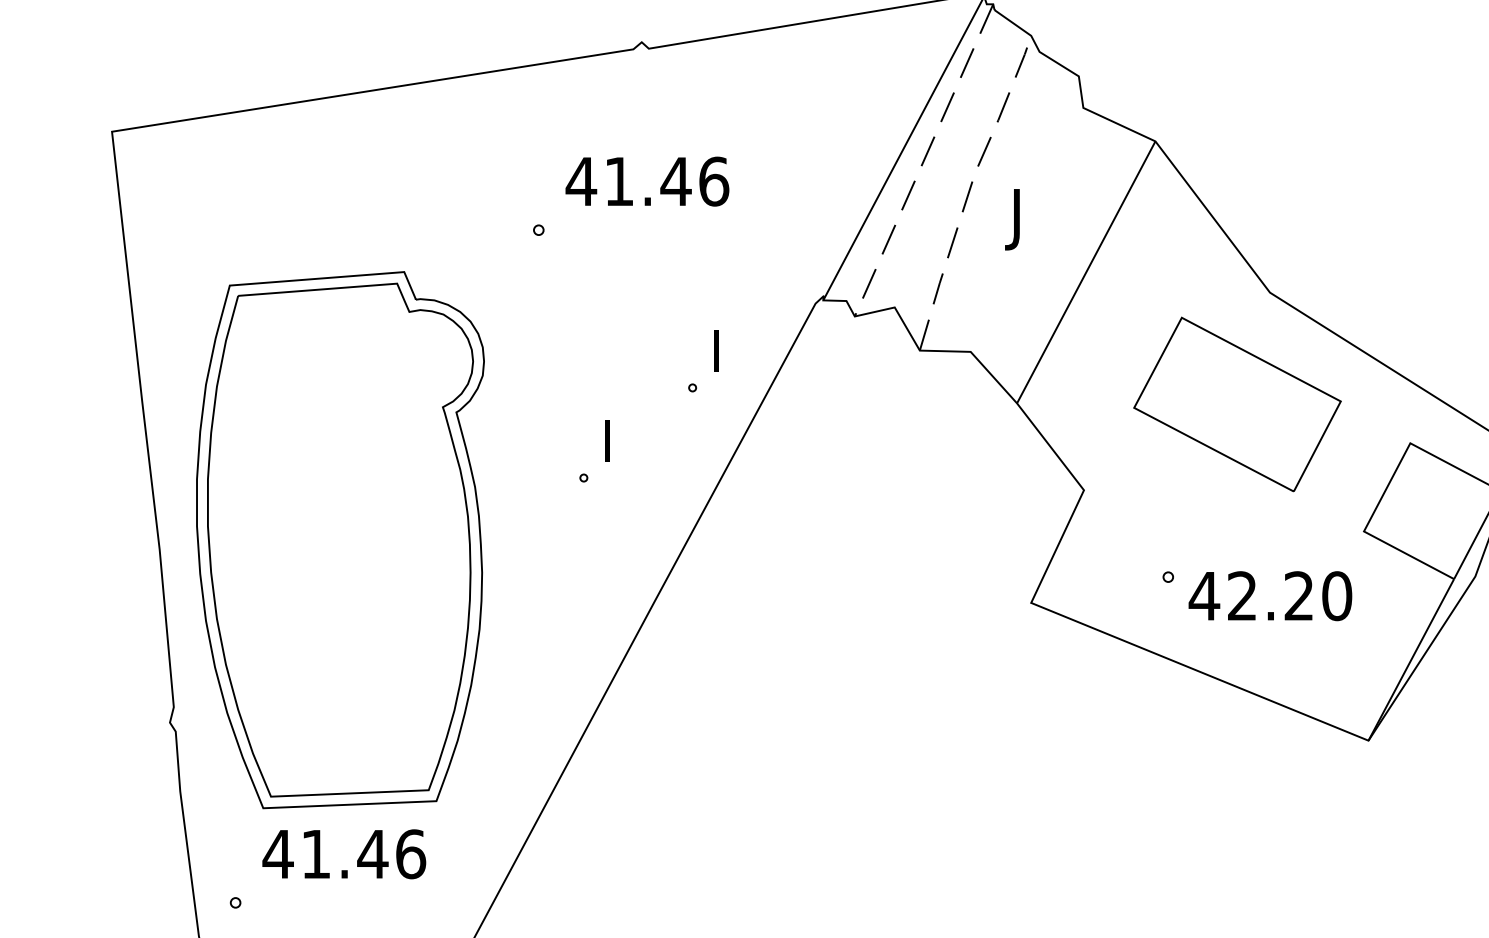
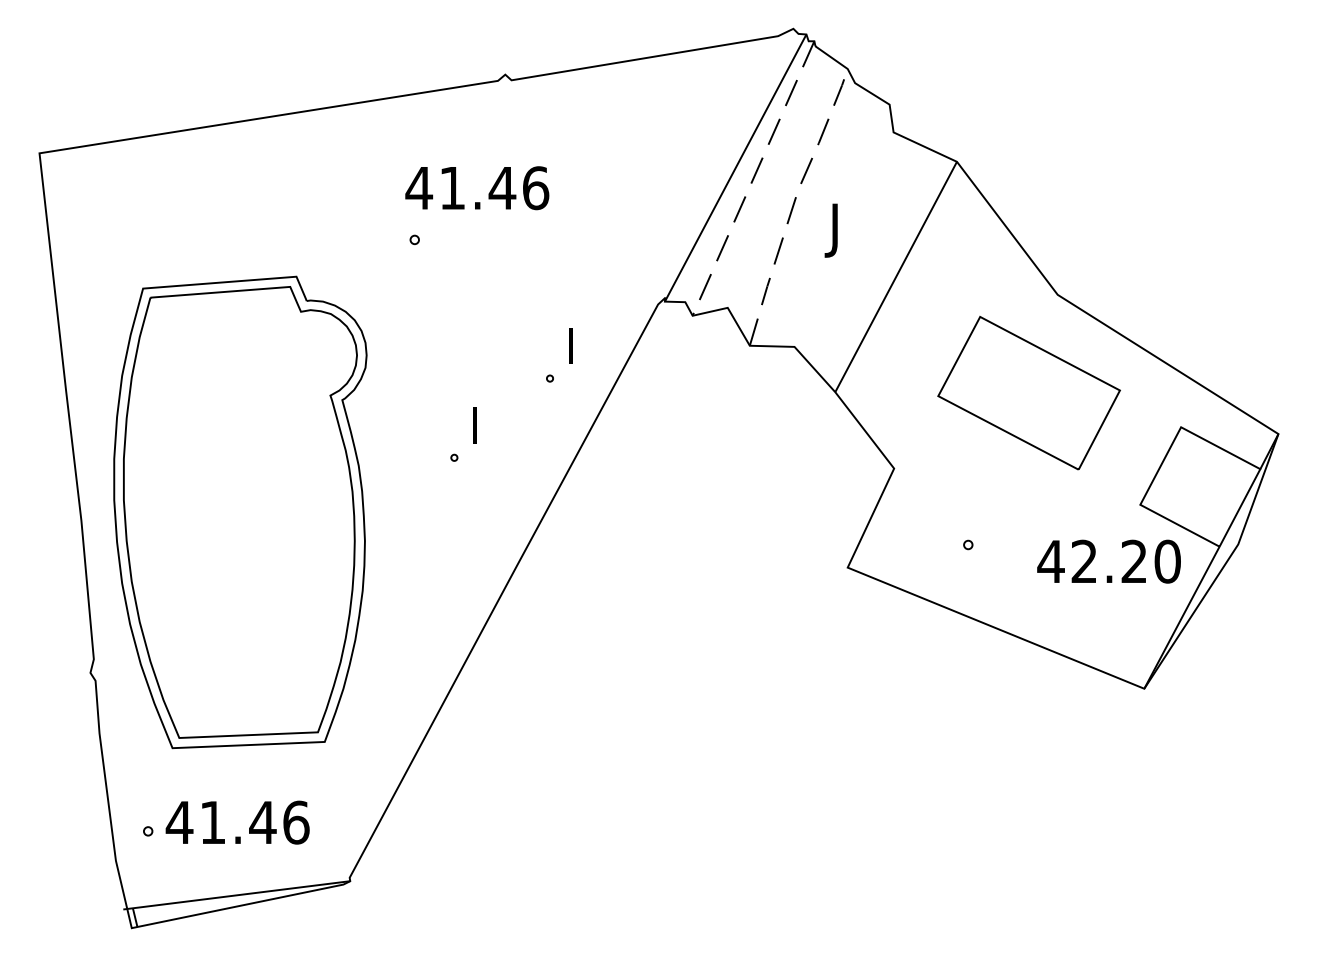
text: (647, 181) -> (477, 188), moved
text: (1269, 595) -> (1108, 561), moved
text: (344, 854) -> (237, 822), moved

